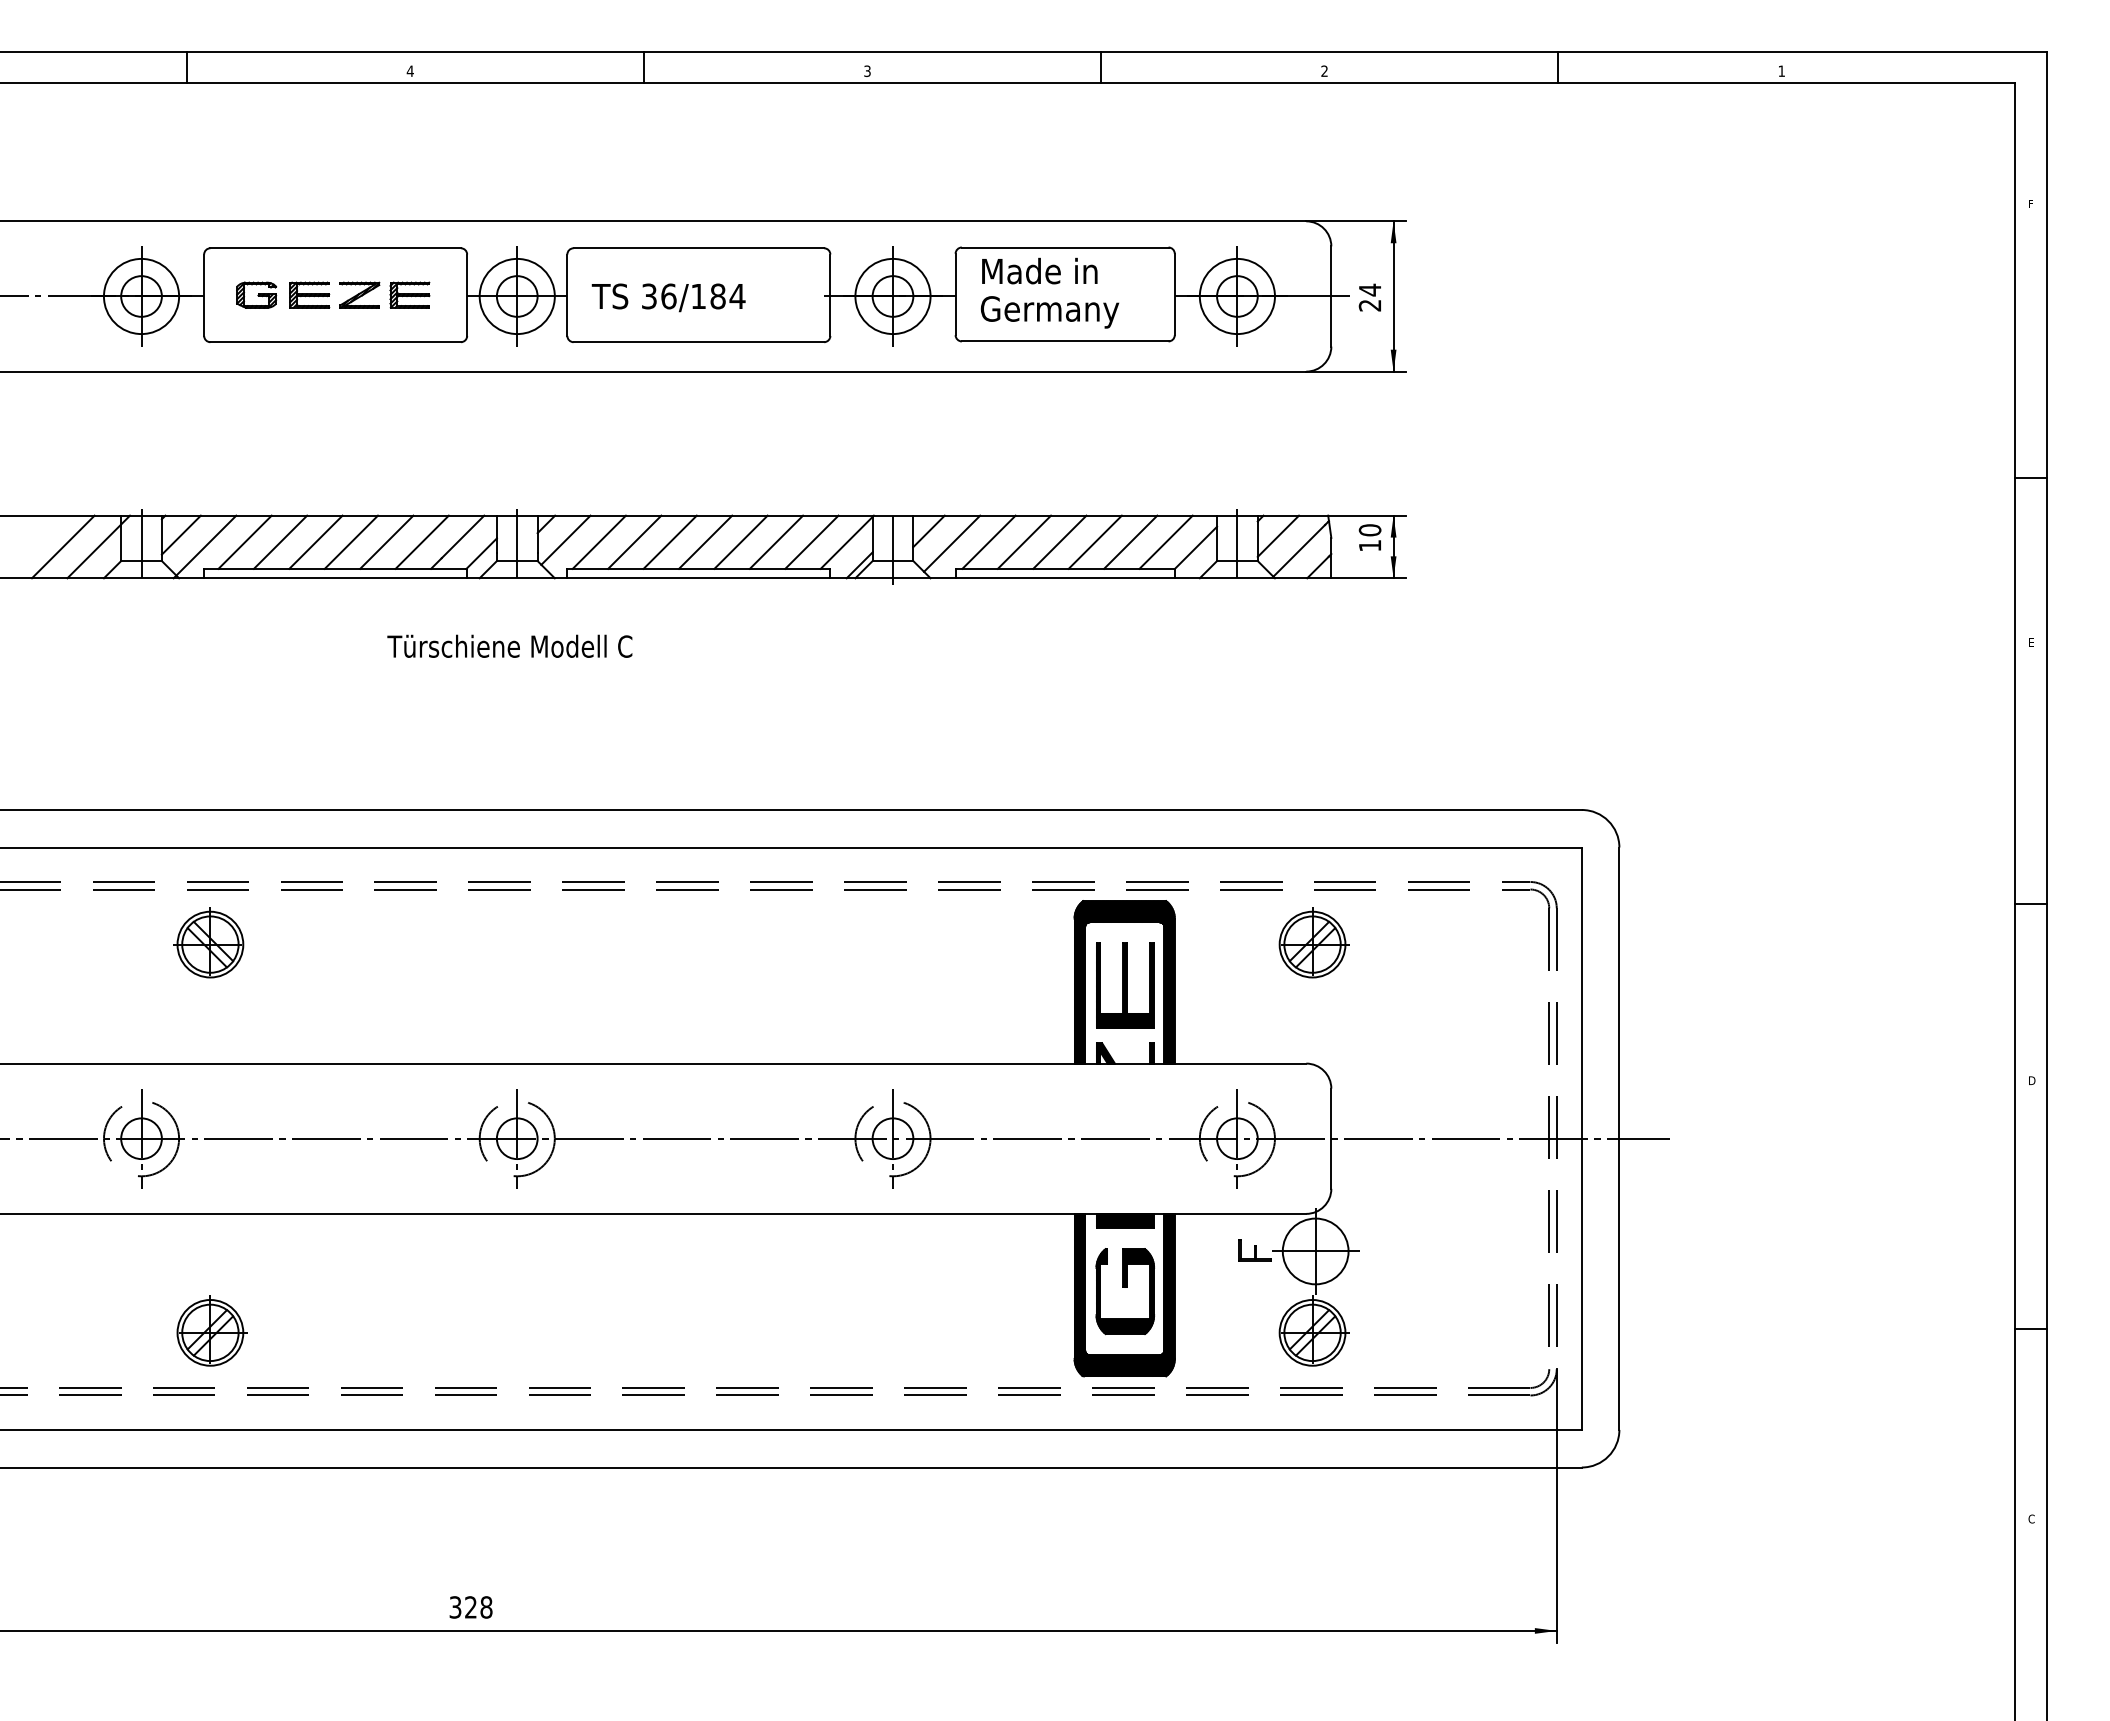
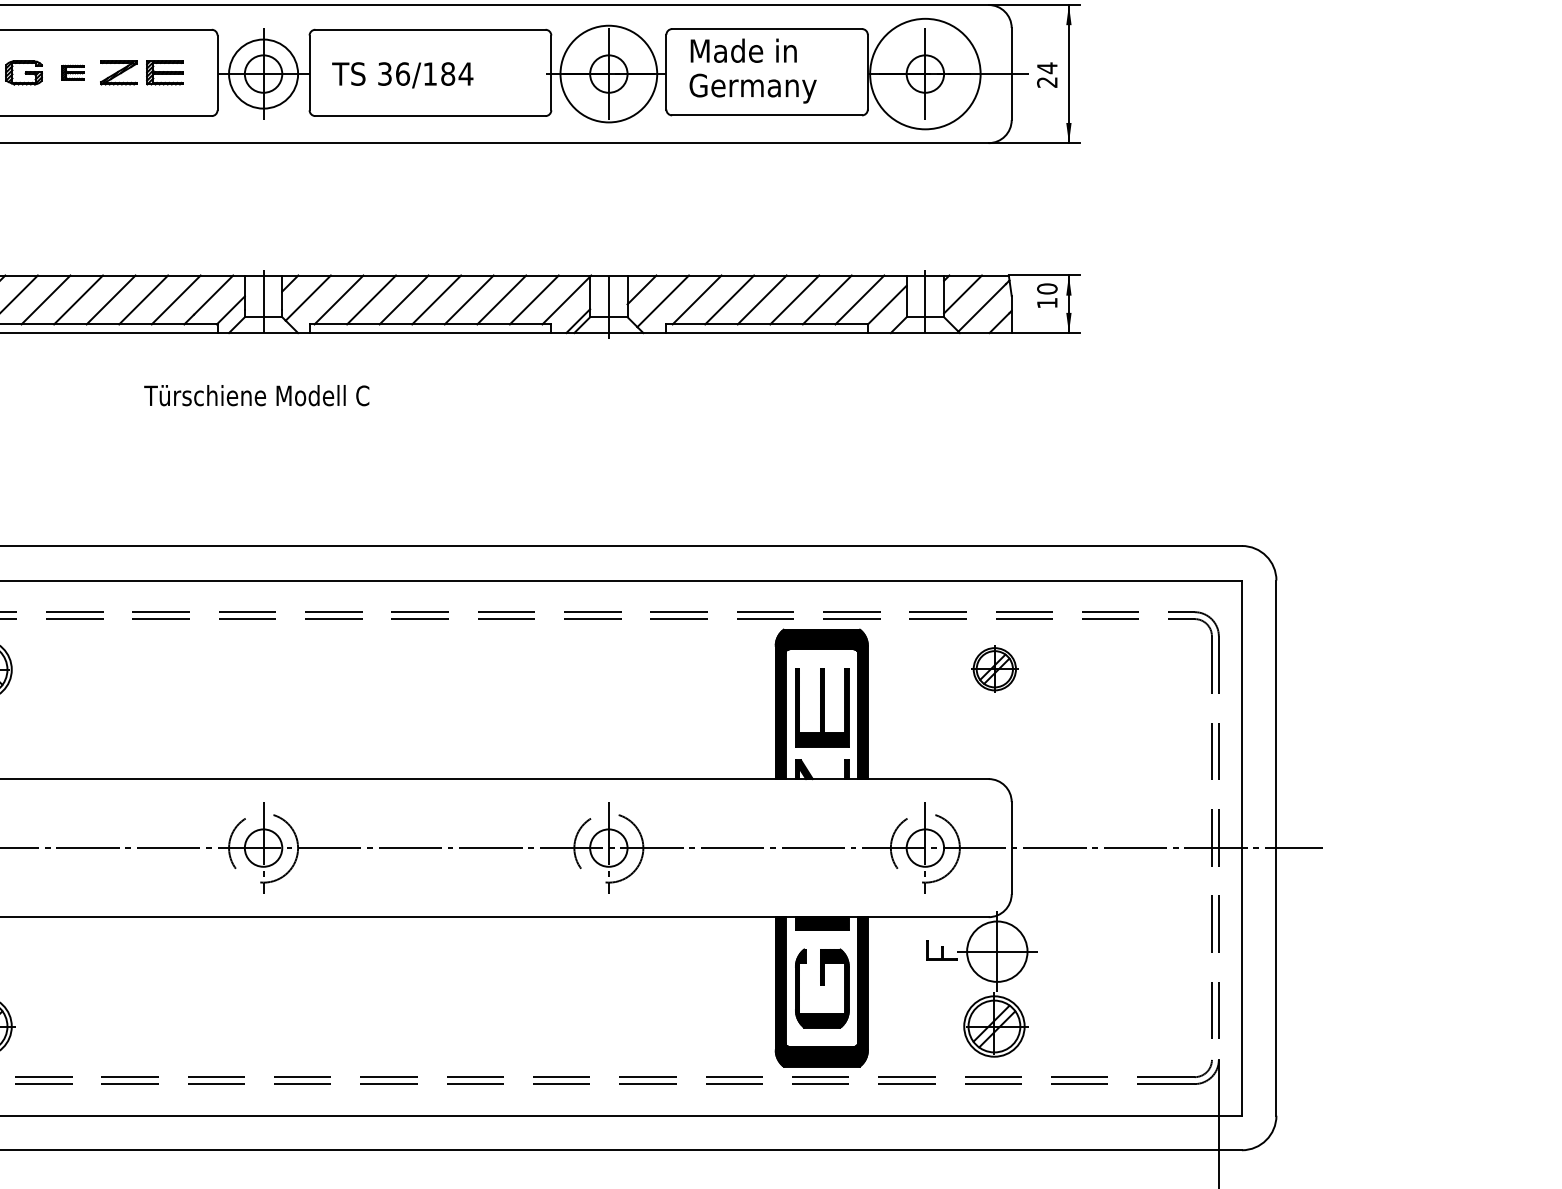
part: (309, 294) -> (72, 72), size x0.6
circle: (892, 296) -> (608, 74), size x1.4
circle: (1236, 296) -> (924, 74), size x1.6
part: (1313, 942) -> (995, 667), size x0.7

